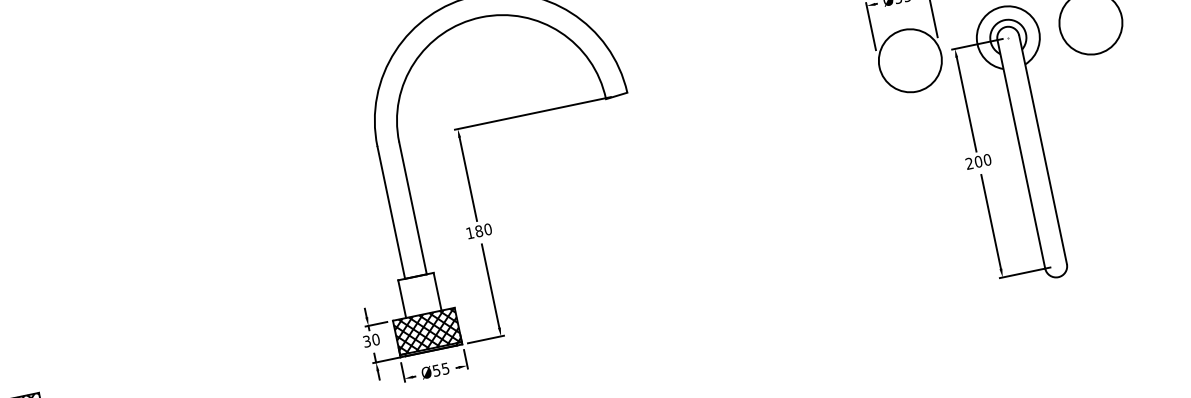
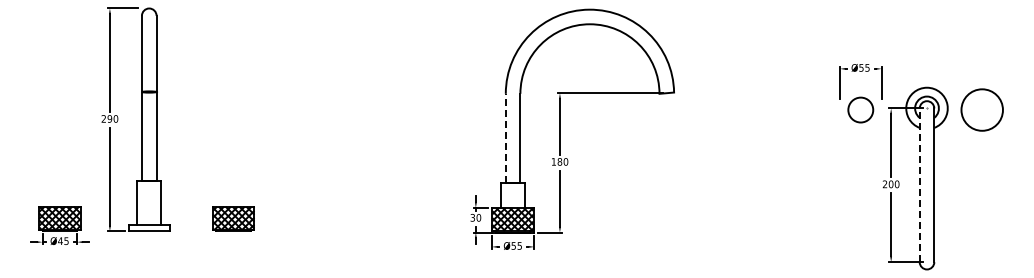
circle: (909, 60) -> (860, 109), size x0.6
line: (1021, 154) -> (919, 185), solid -> dashed
line: (390, 211) -> (505, 137), solid -> dashed

